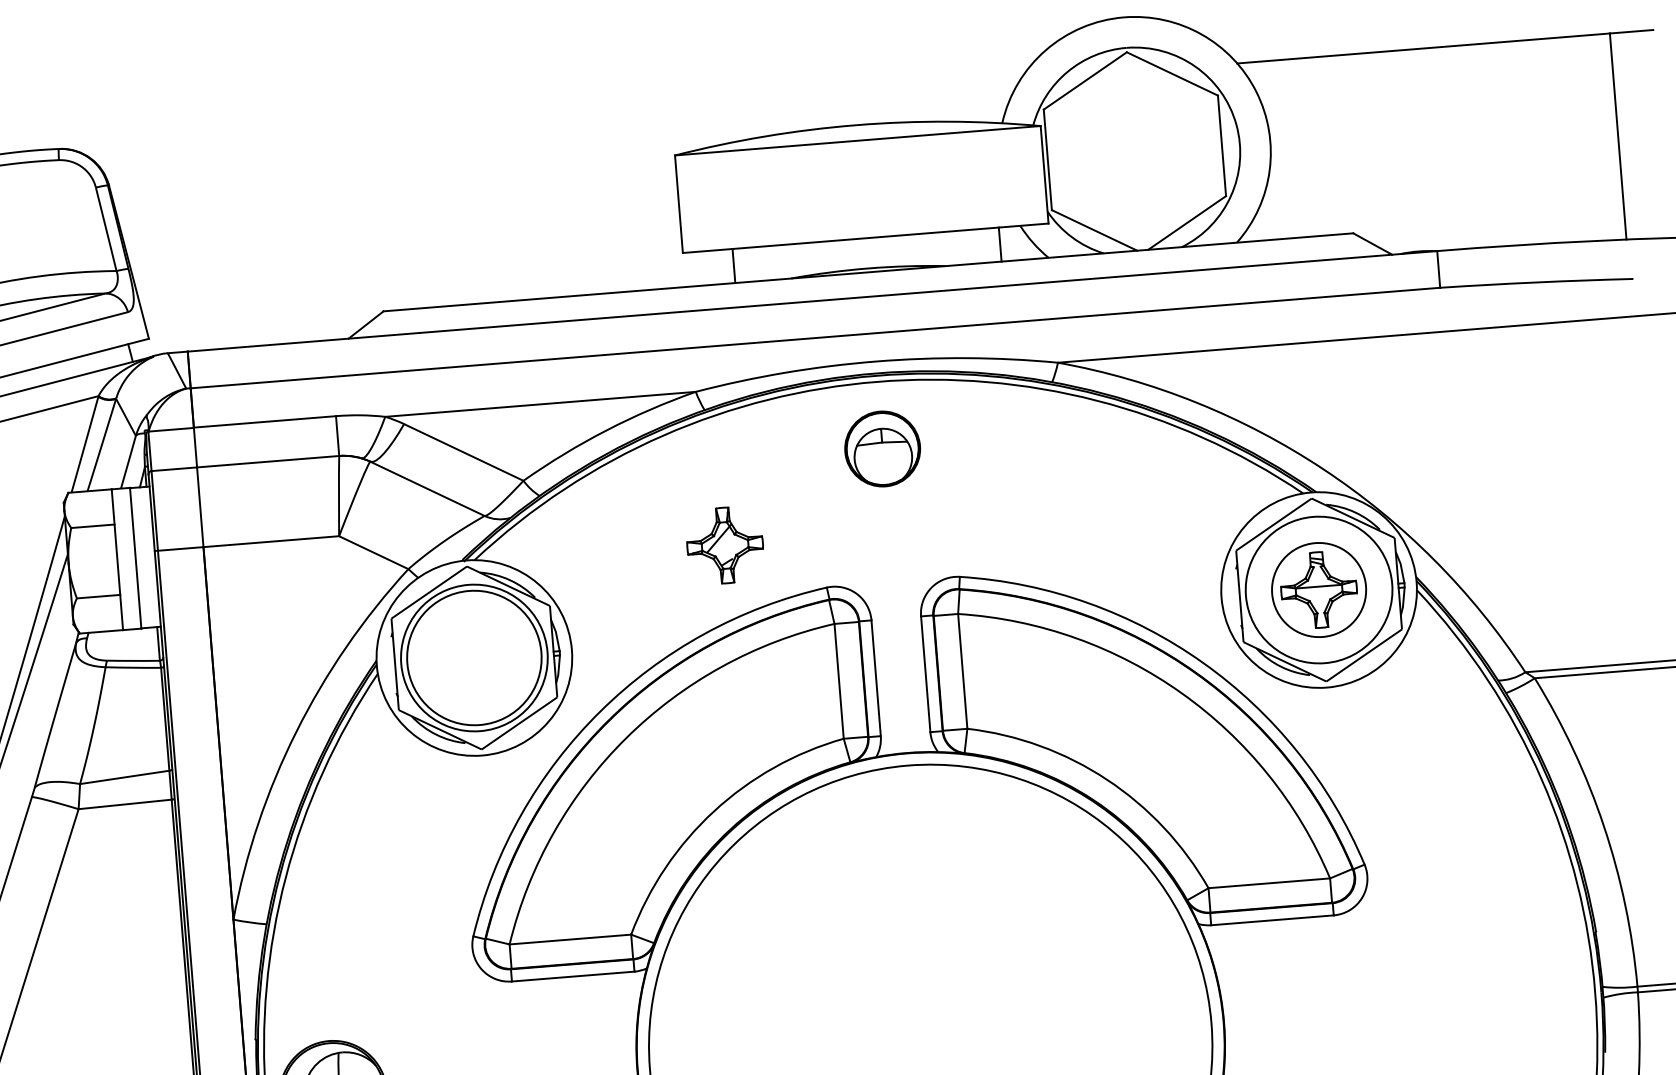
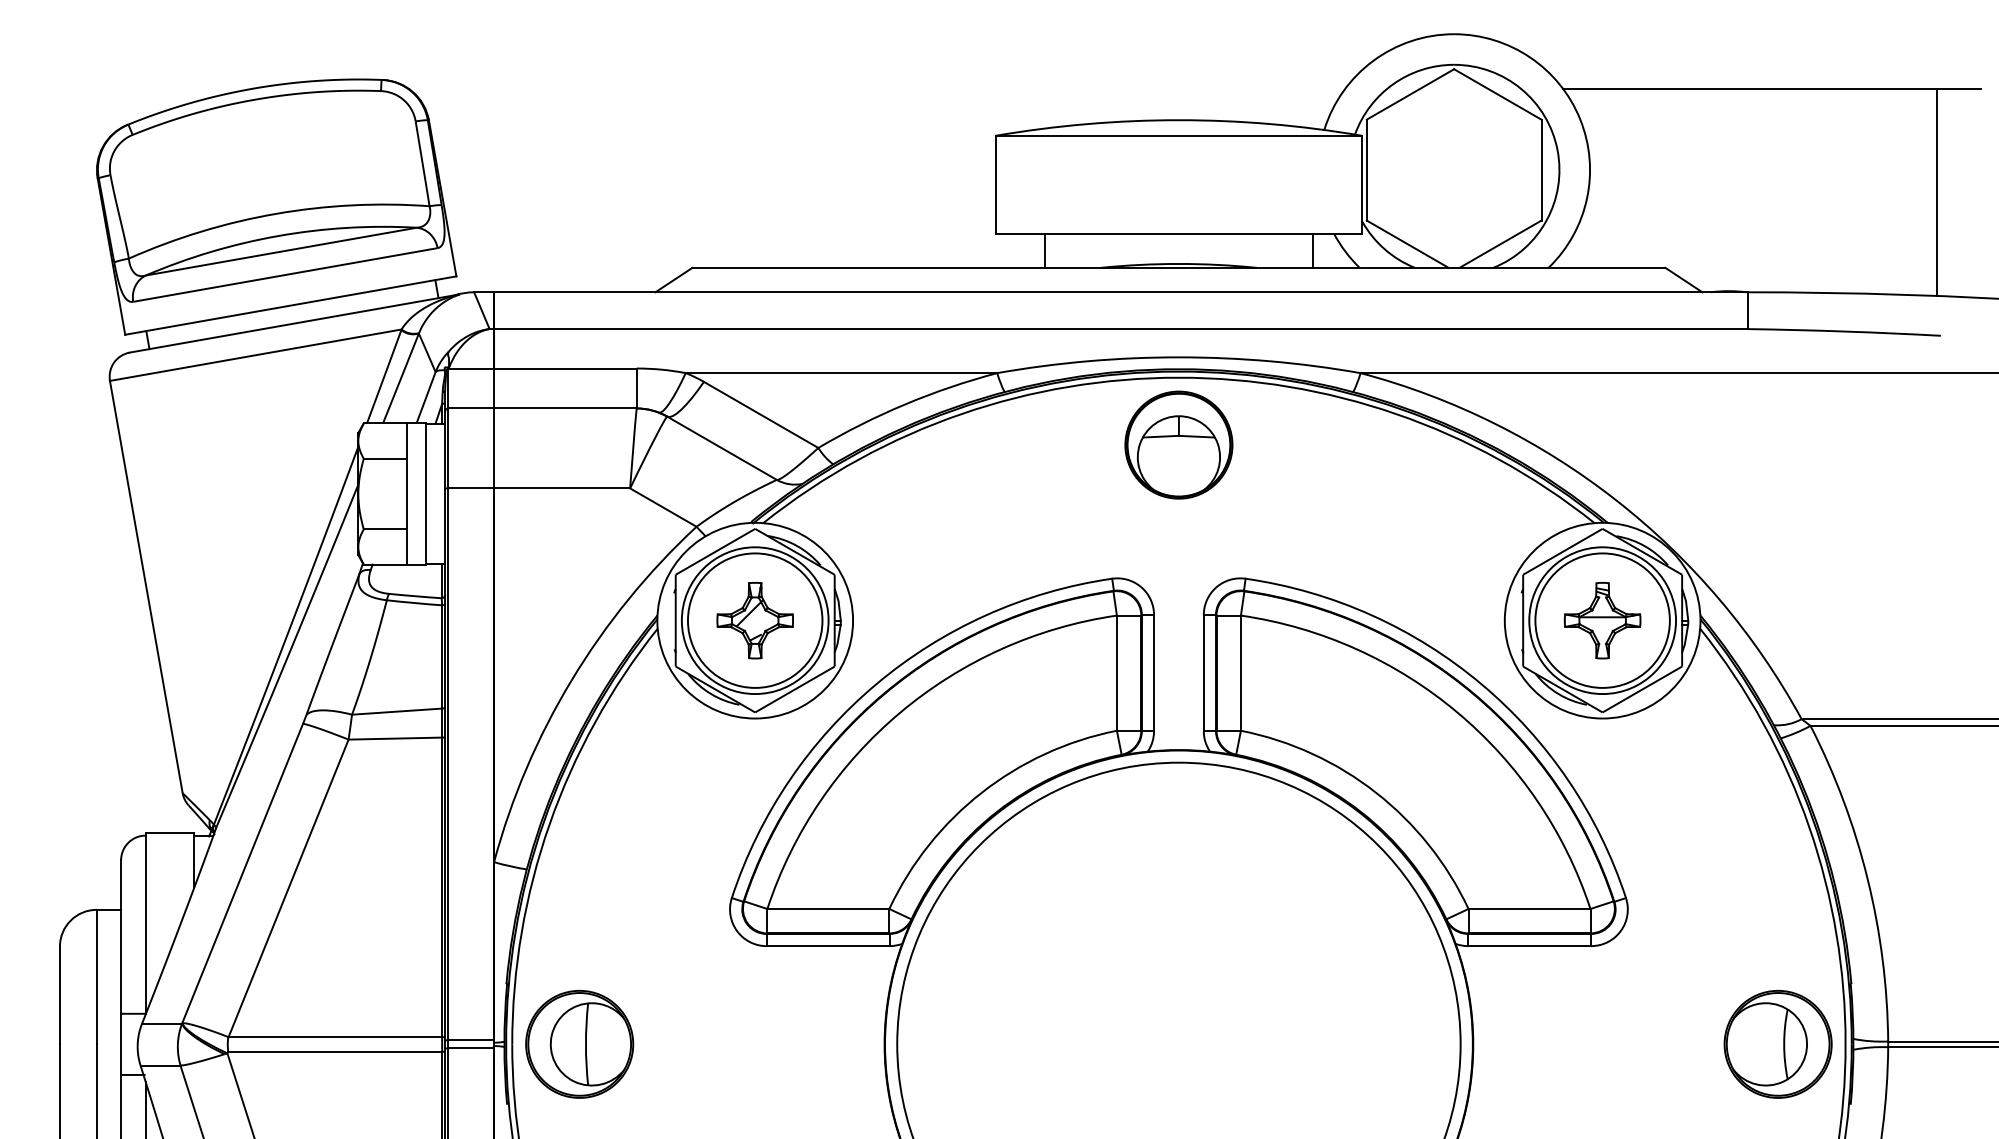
part: (882, 448) -> (1178, 444), size x1.43
part: (724, 545) -> (754, 620), moved
circle: (1318, 589) -> (1602, 620), size x1.43
part: (1527, 998) -> (1777, 1044), added

